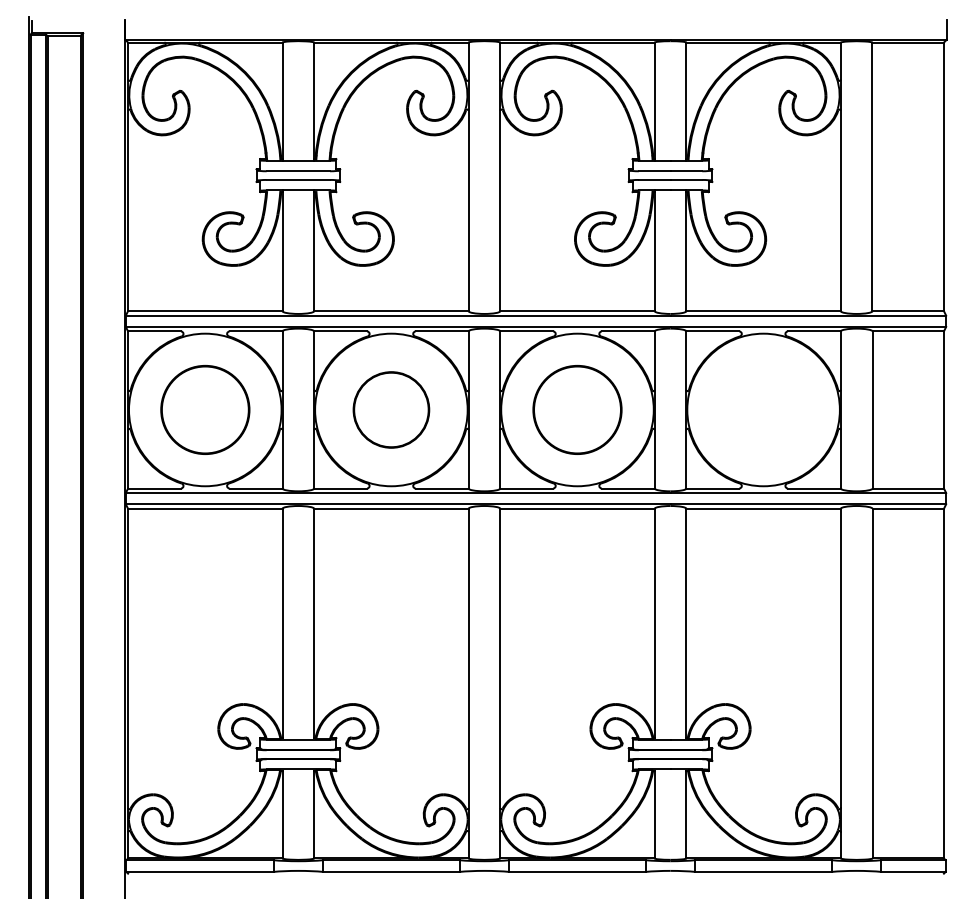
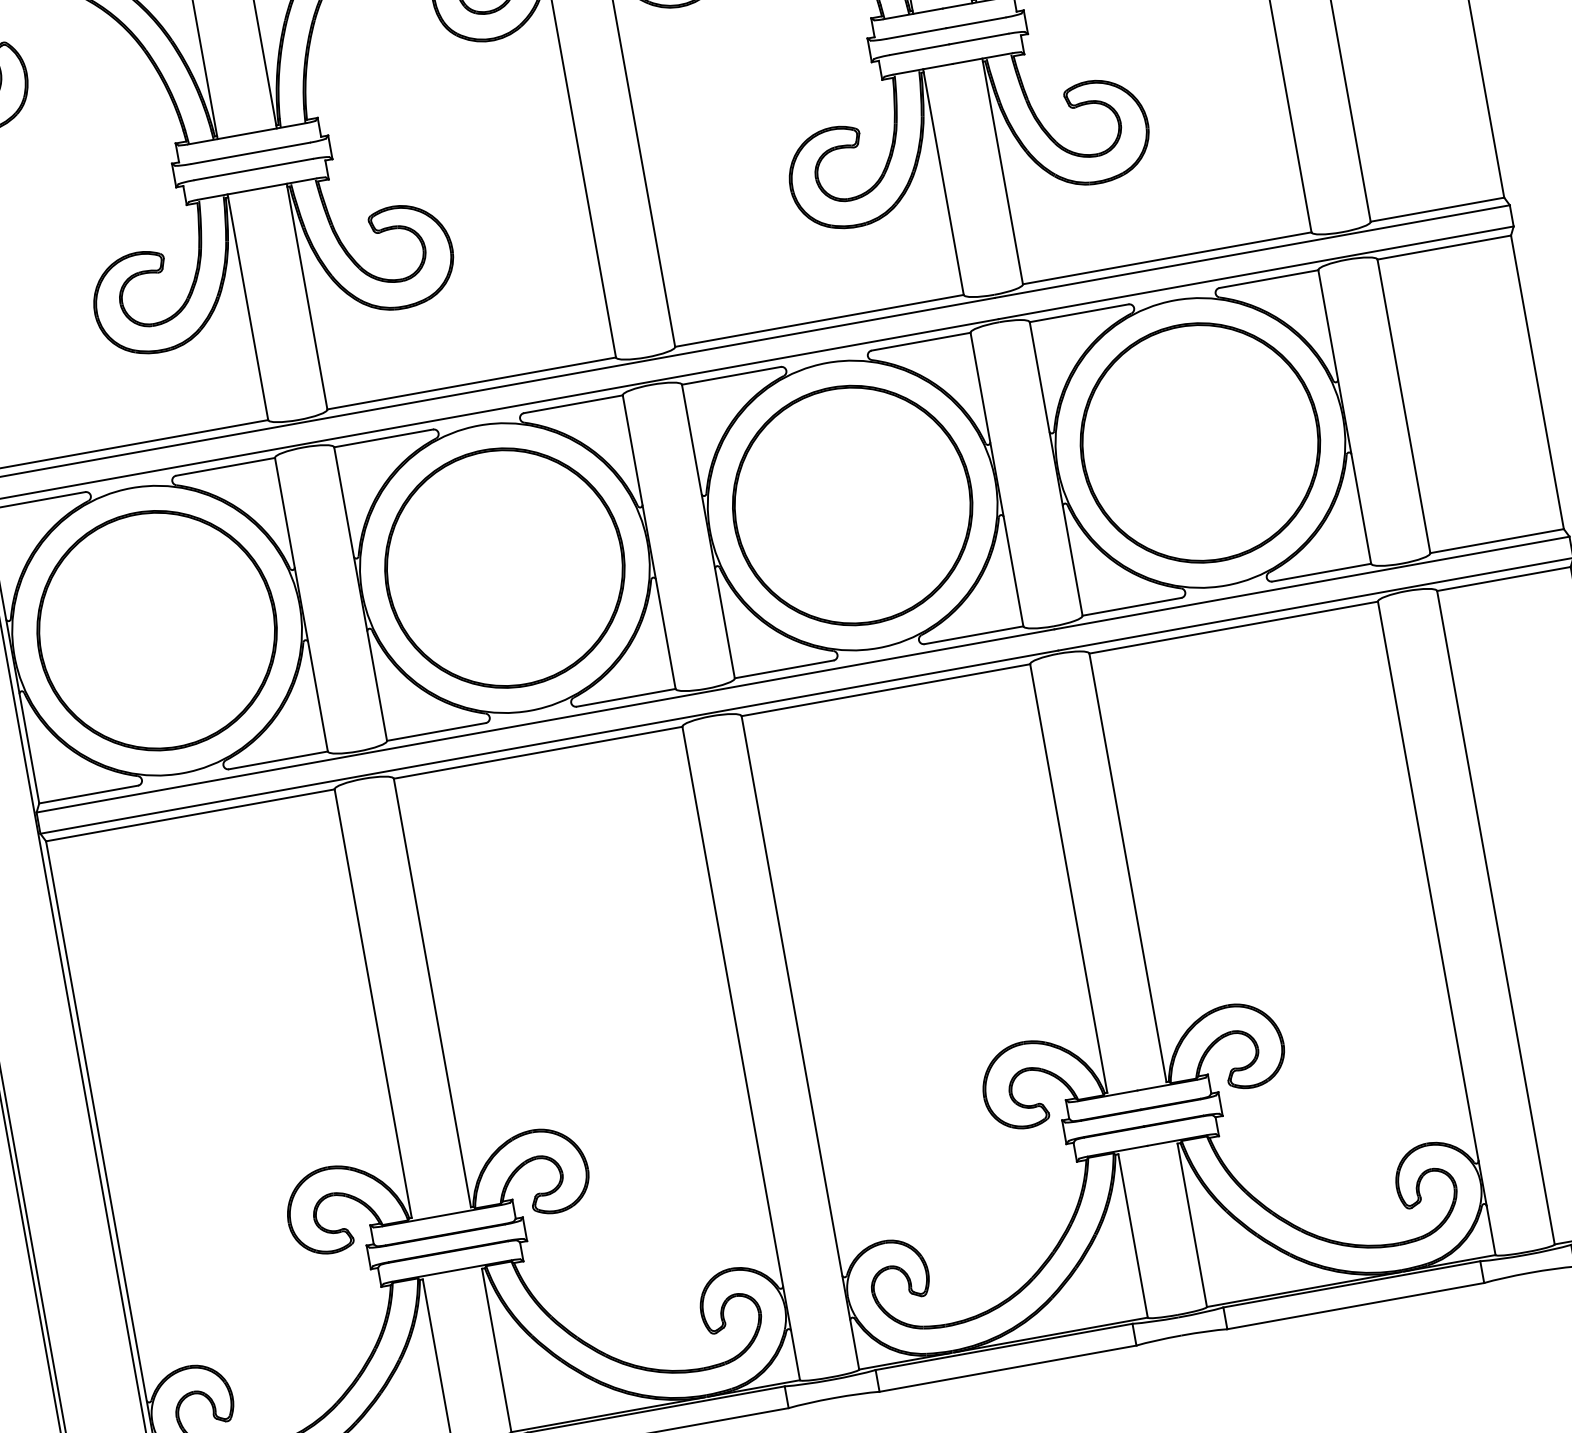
circle: (205, 409) -> (157, 629), size x1.43
circle: (391, 409) -> (504, 567), size x1.67
circle: (577, 409) -> (852, 504), size x1.43
circle: (763, 409) -> (1200, 442), added

